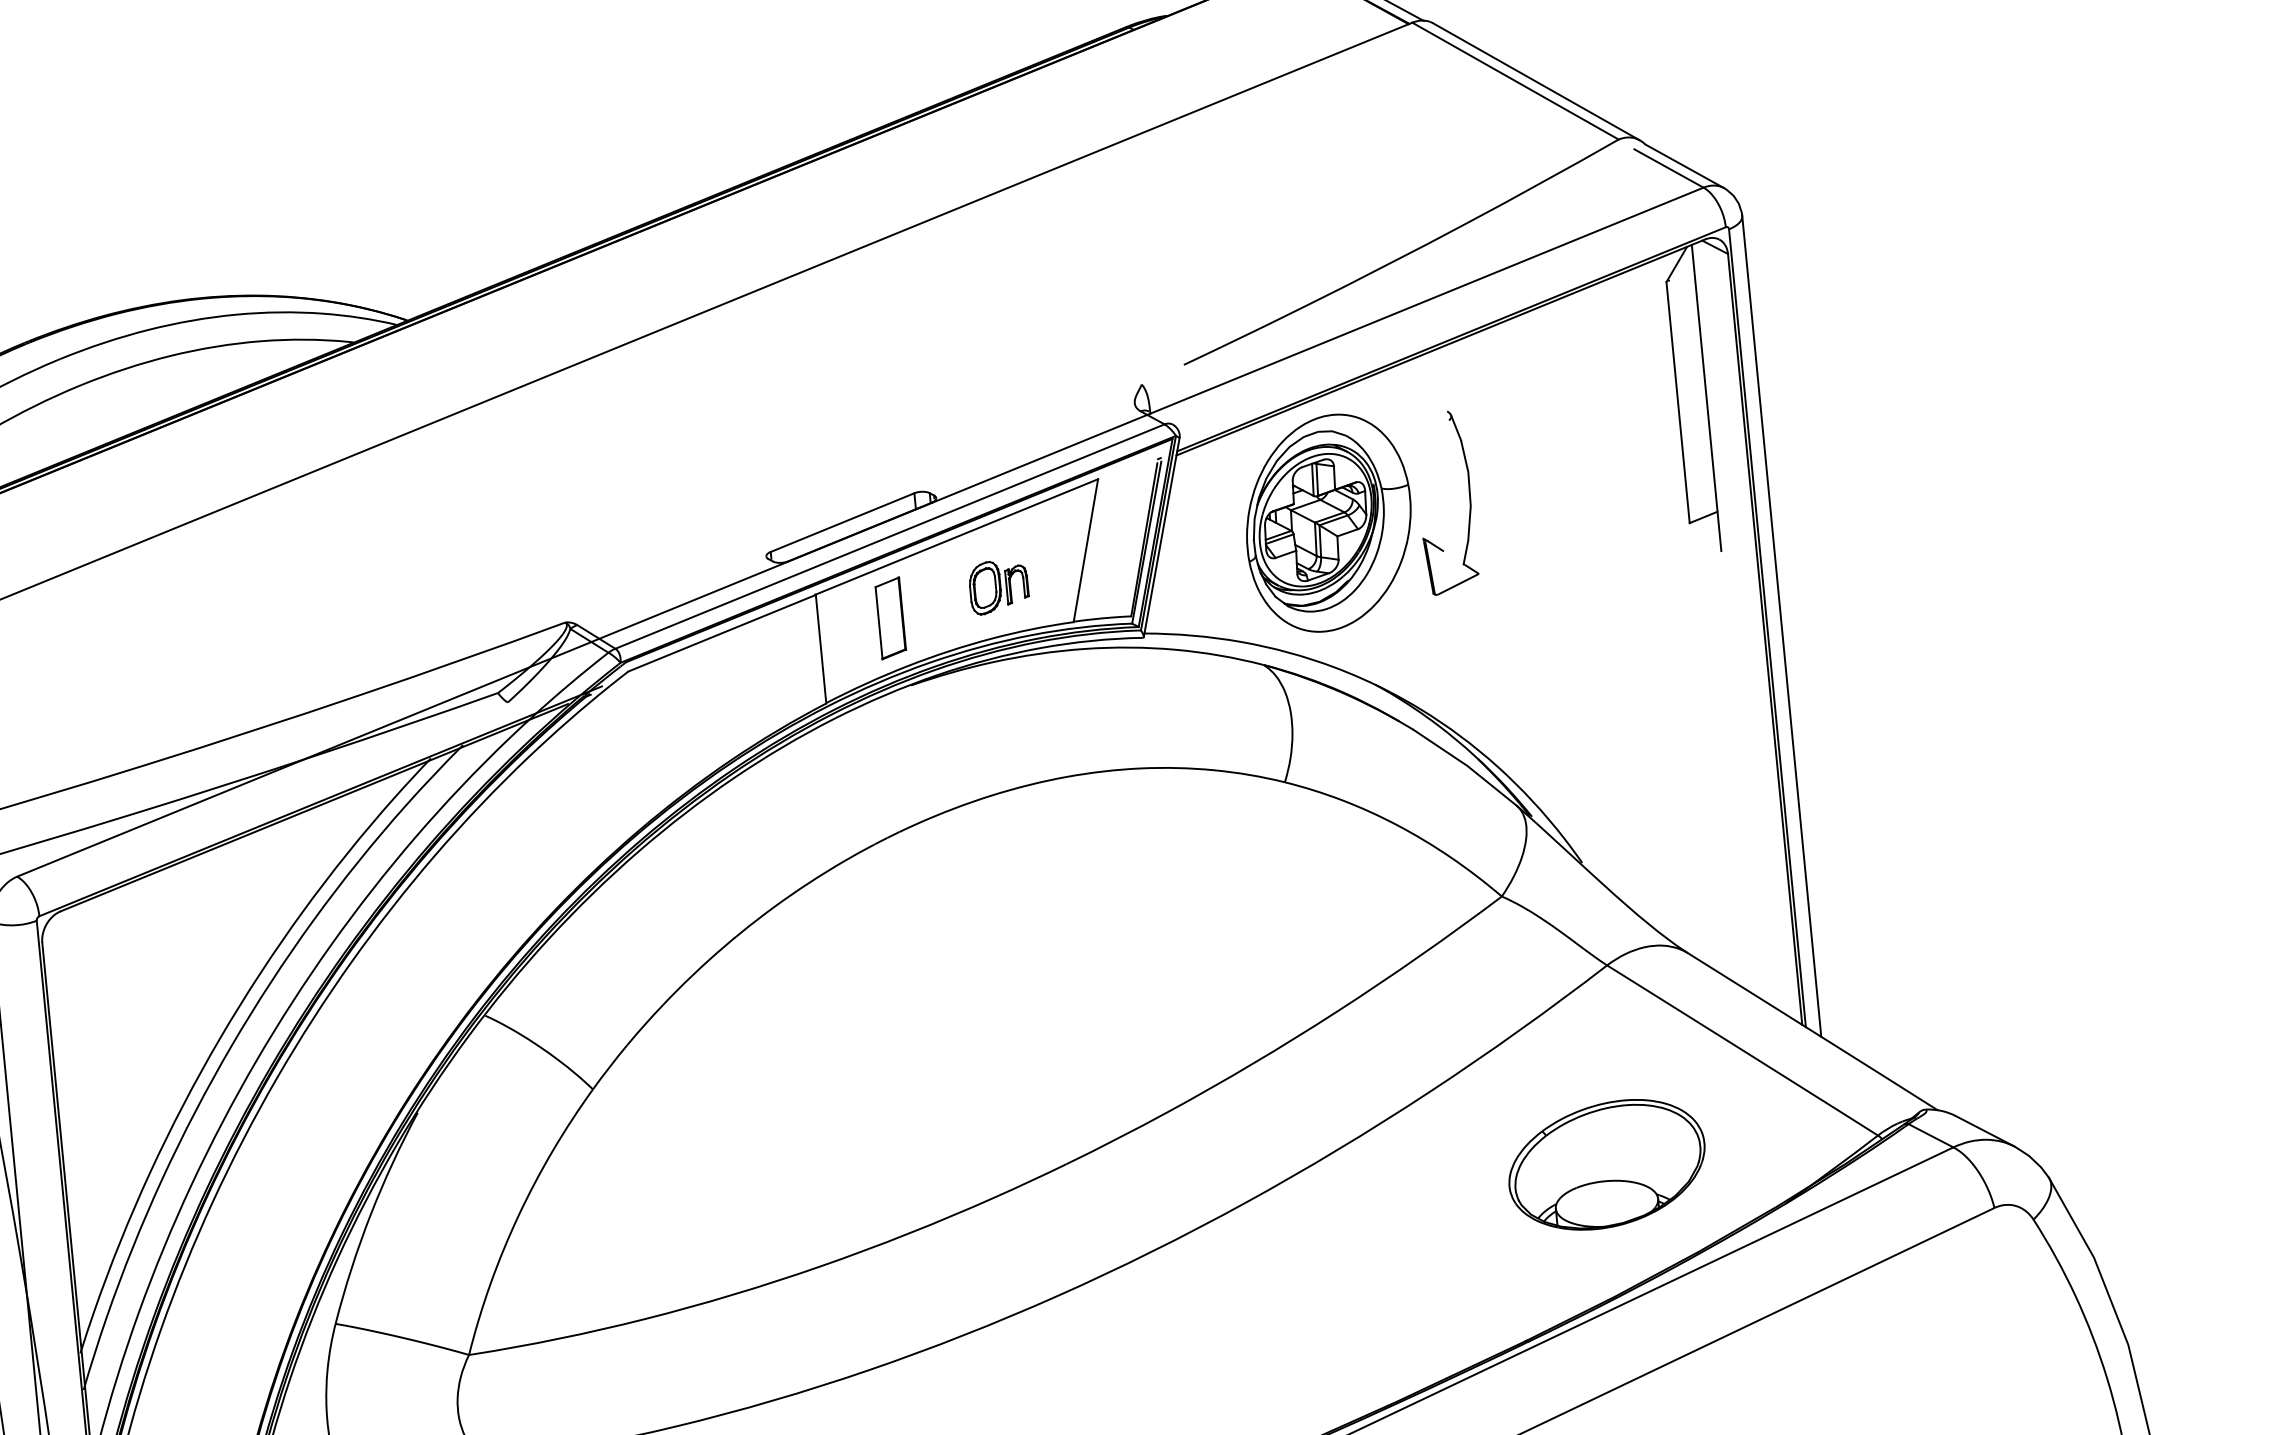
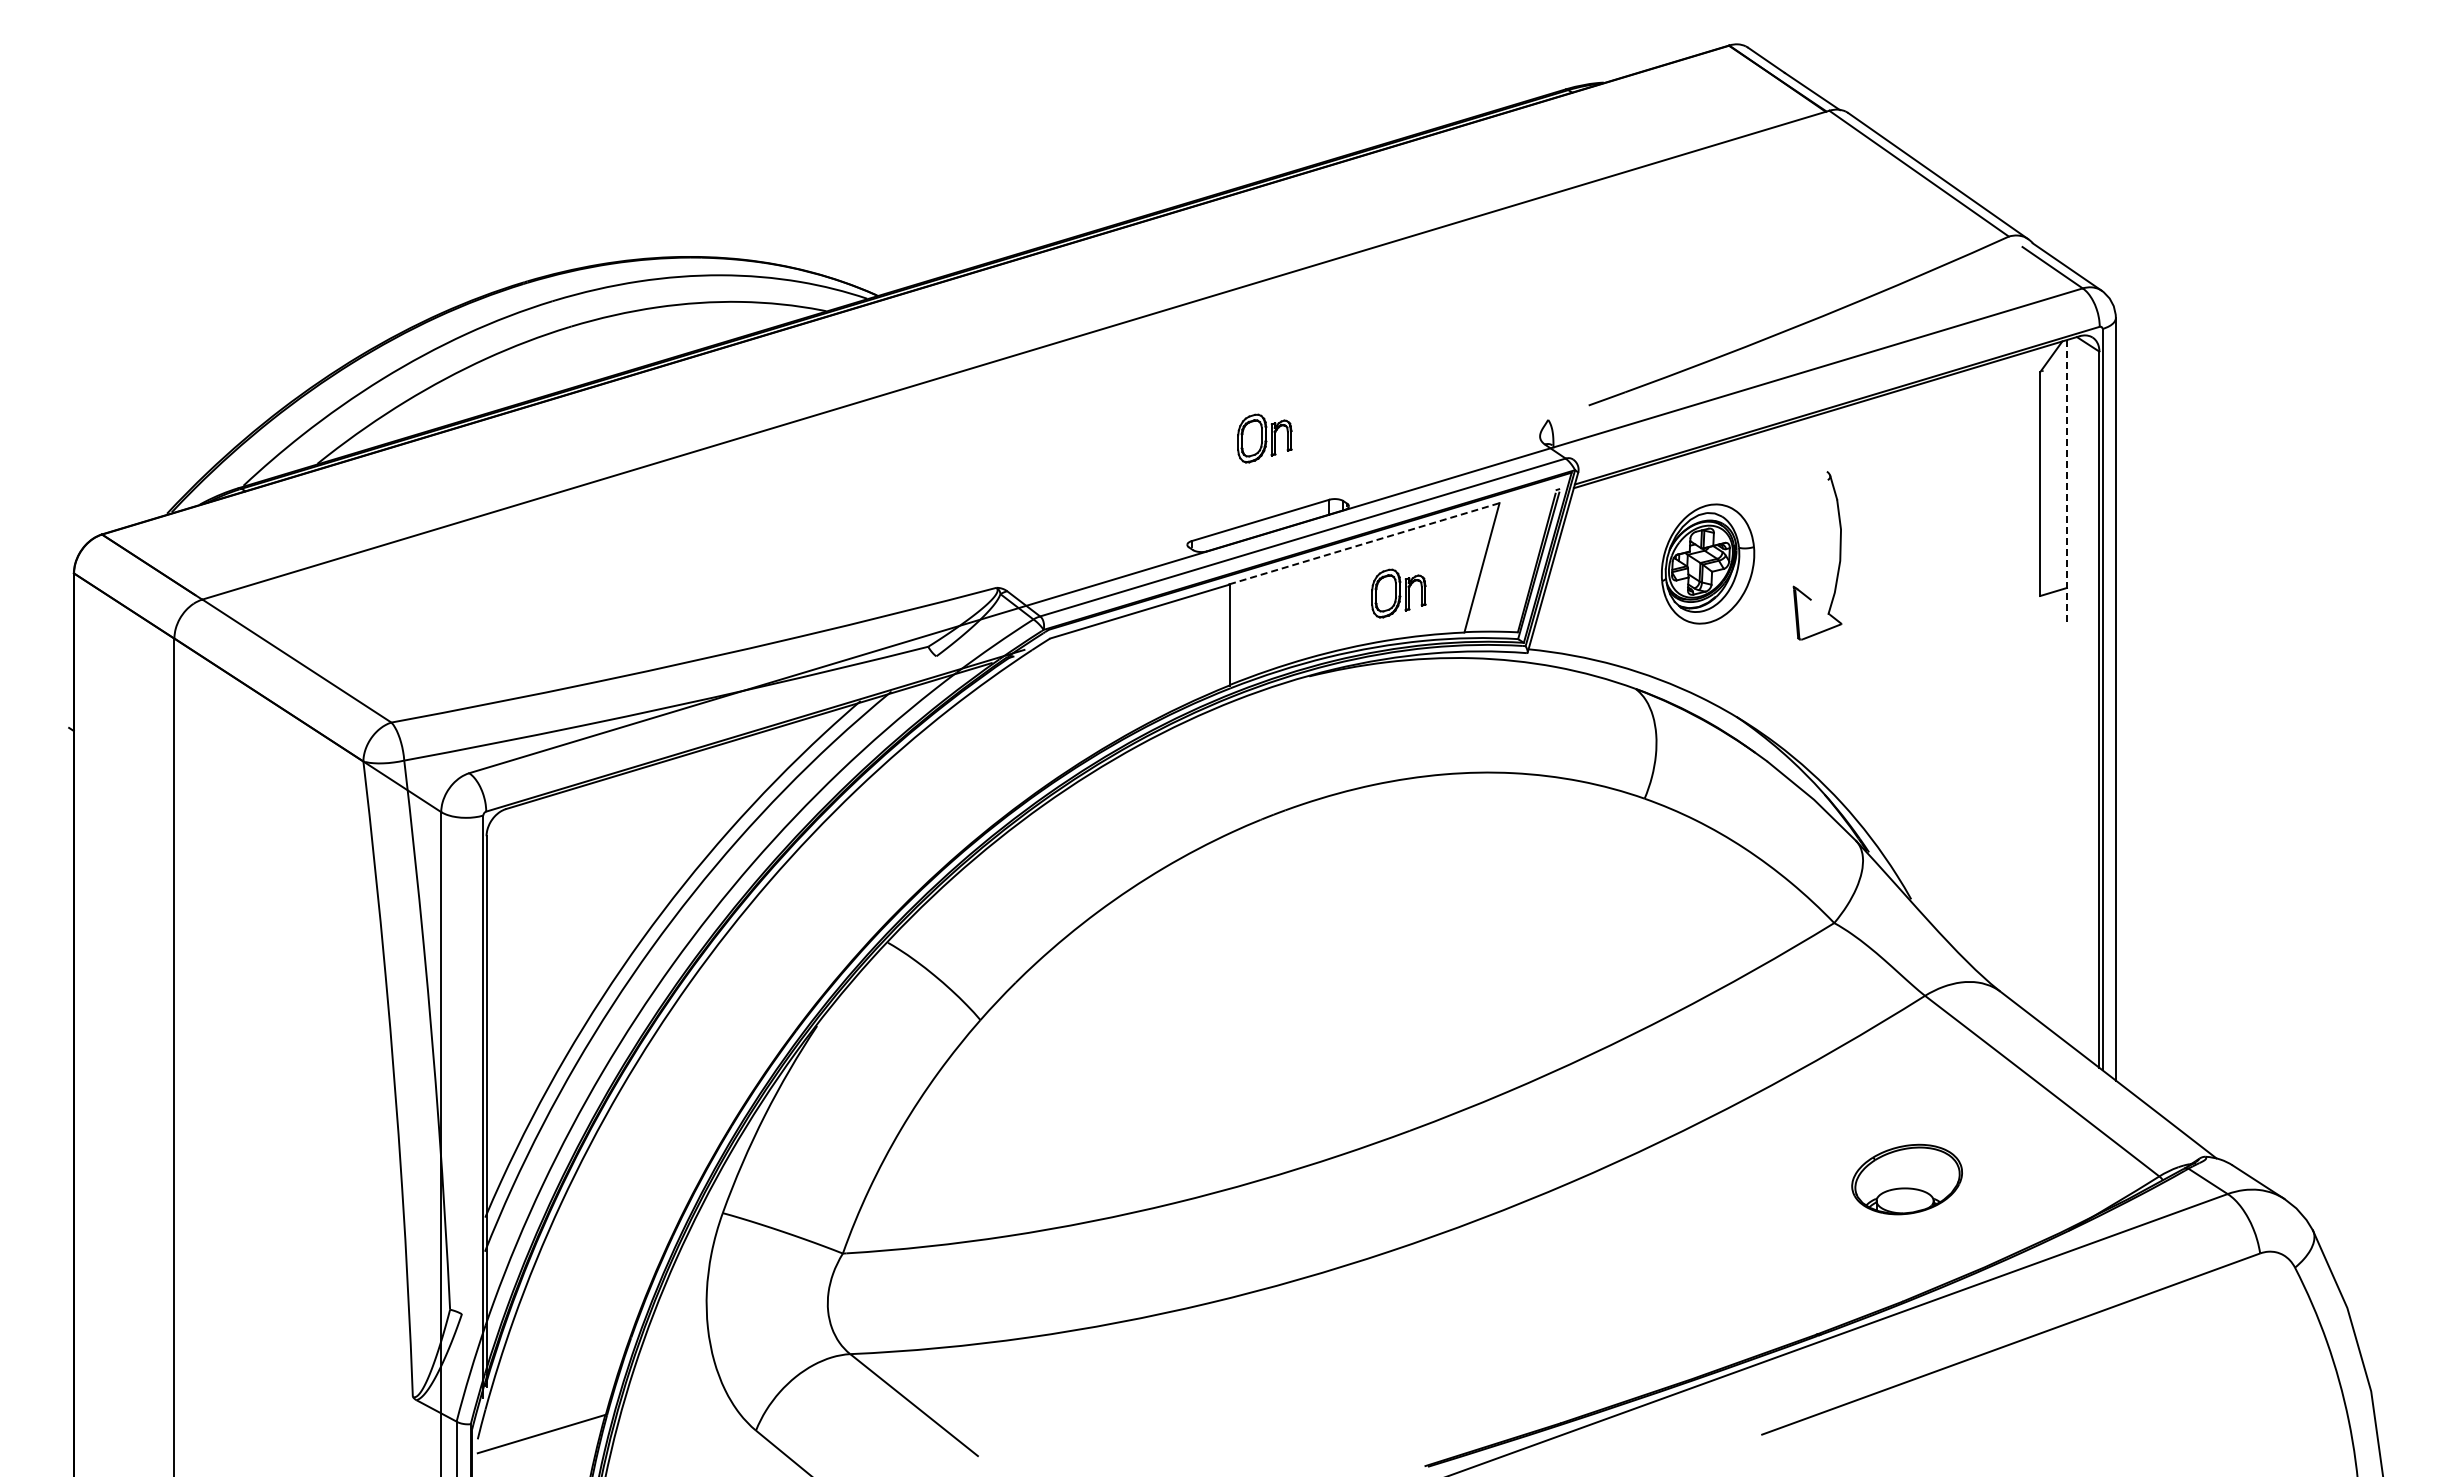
line: (1706, 398) -> (2066, 482), solid -> dashed
part: (838, 434) -> (1264, 438), added
part: (1328, 522) -> (1707, 563), size x0.6
line: (956, 536) -> (1364, 543), solid -> dashed
part: (890, 617) -> (1296, 612), removed
part: (1606, 1165) -> (1906, 1179), size x0.6

